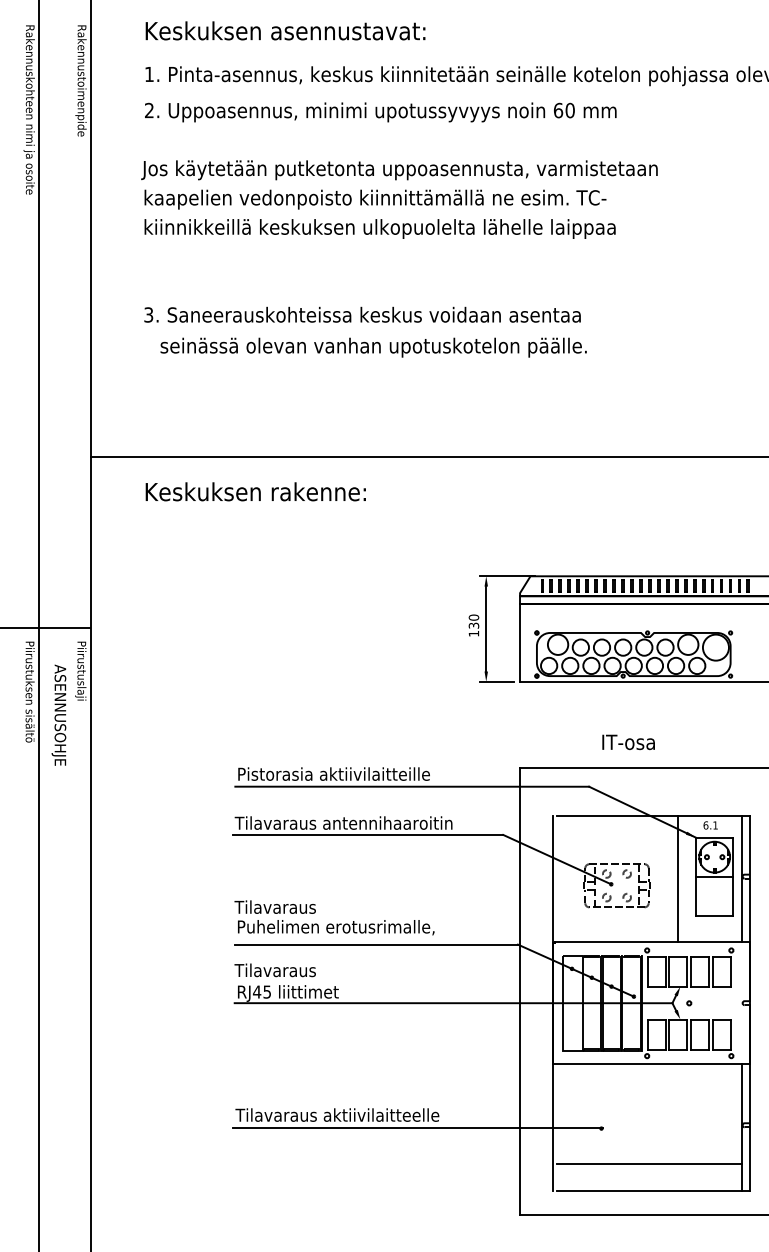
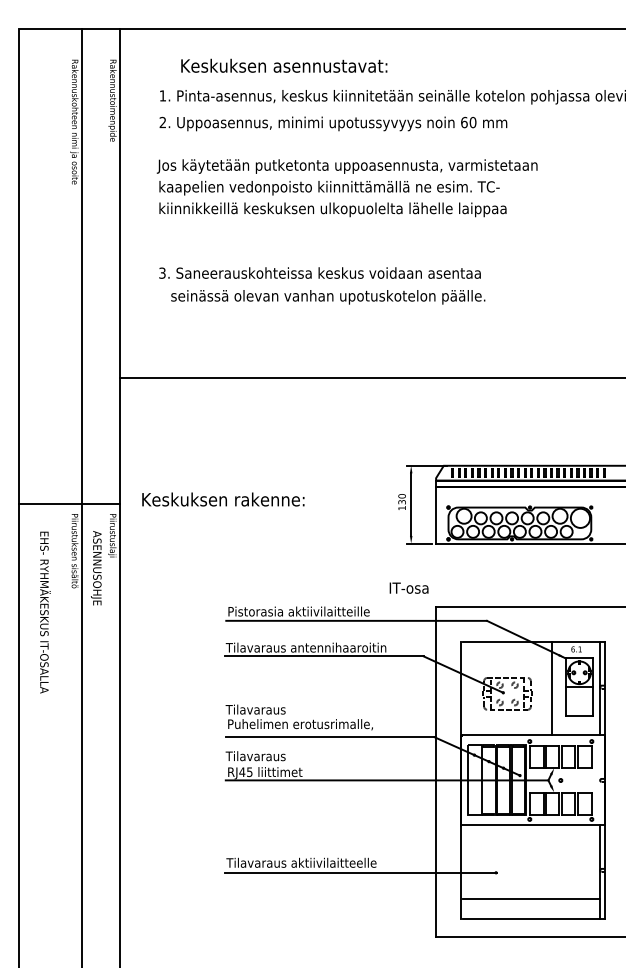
text: (285, 30) -> (284, 65), moved
text: (256, 491) -> (223, 499), moved
text: (627, 741) -> (408, 587), moved

